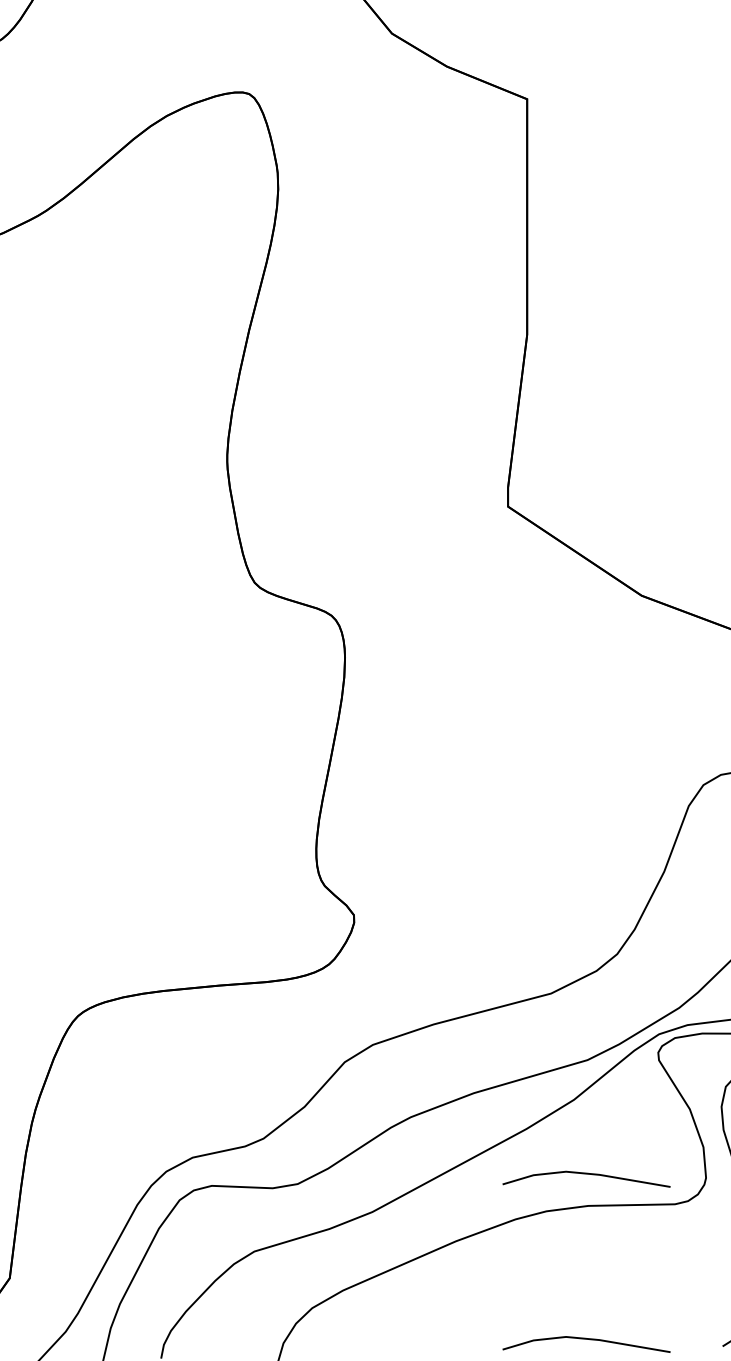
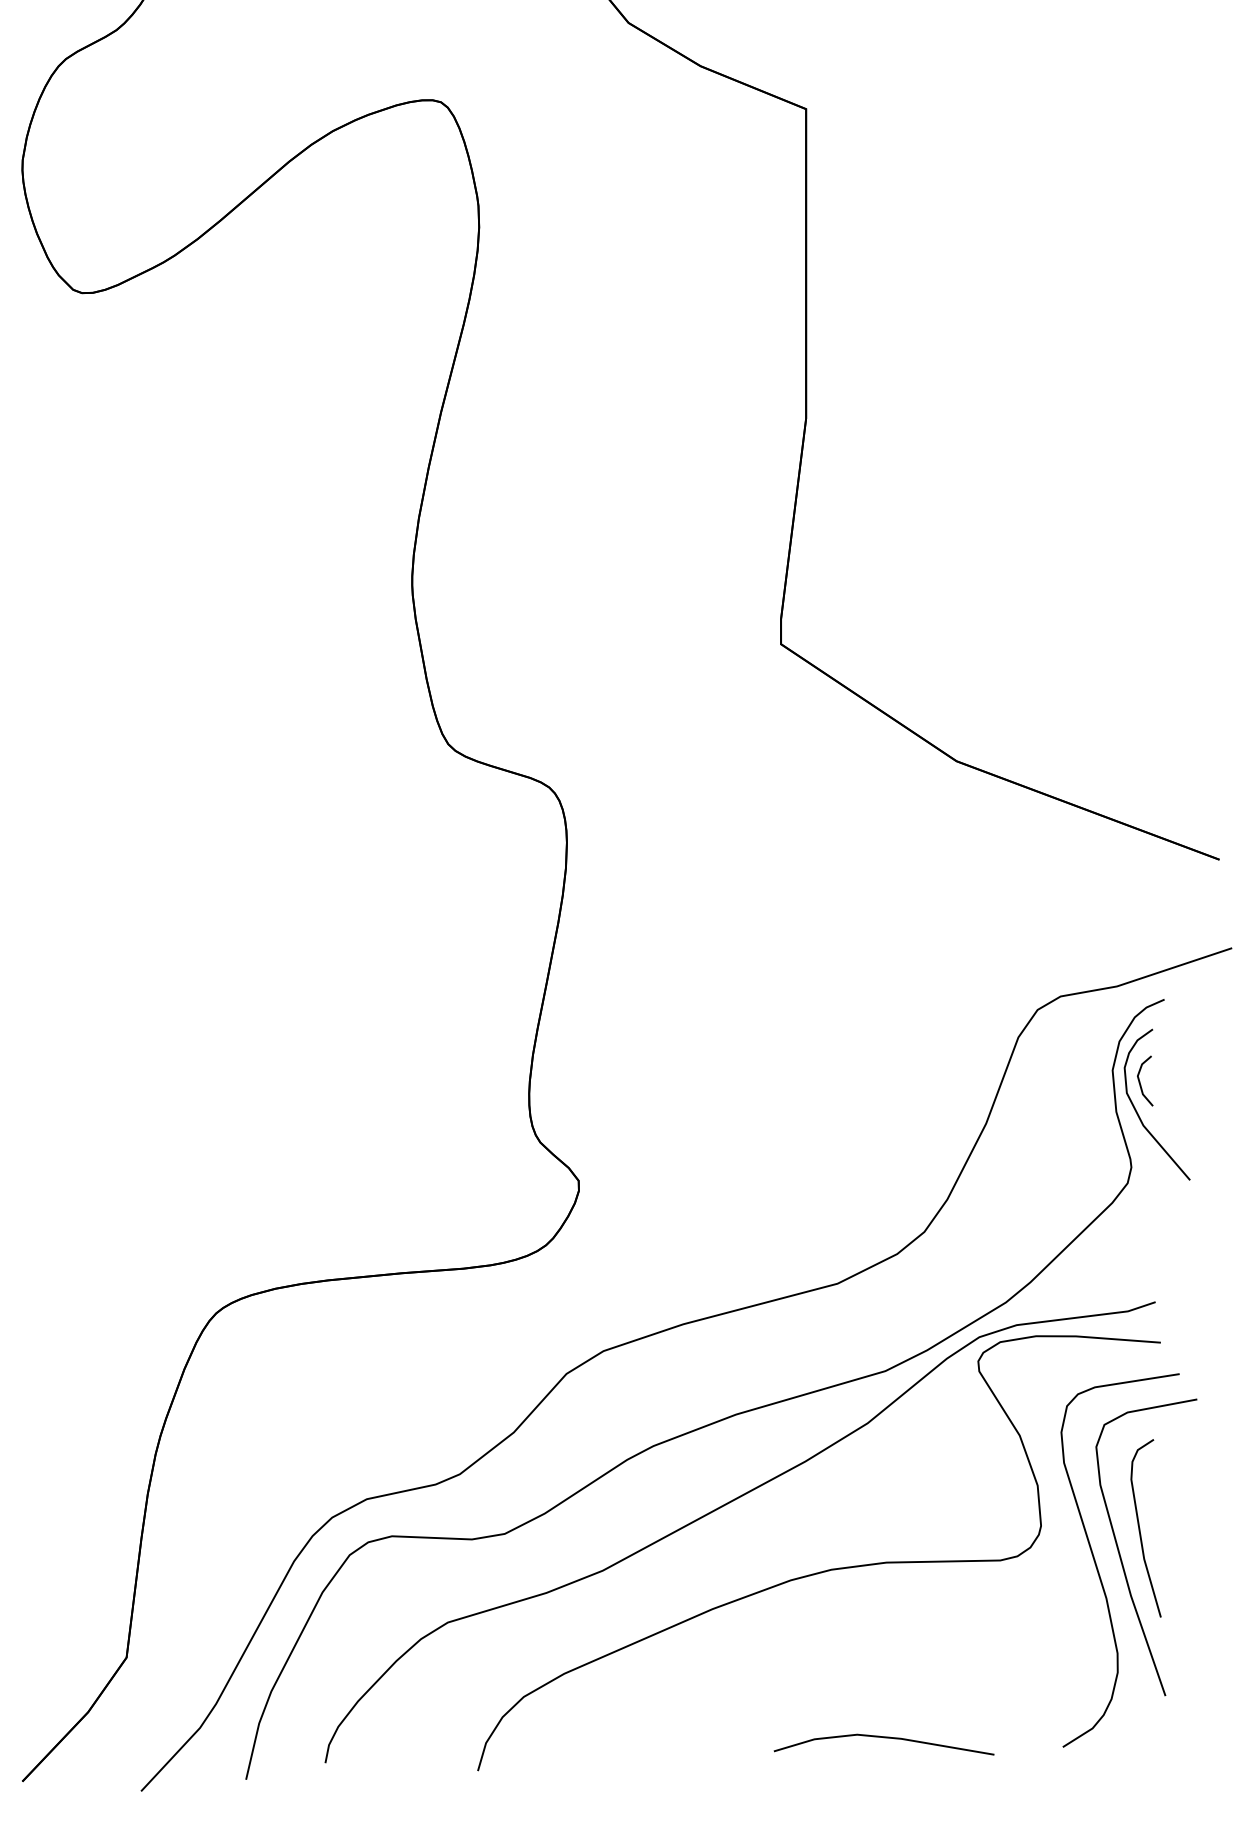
line: (586, 1174) -> (883, 1521), removed

